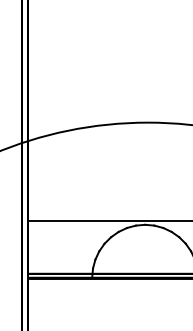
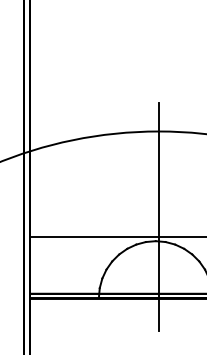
line: (148, 202) -> (159, 217), added

